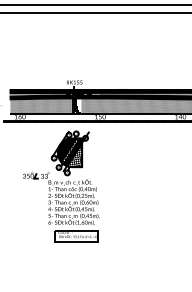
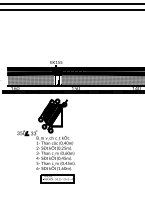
hatch: (74, 156) -> (56, 118), removed

